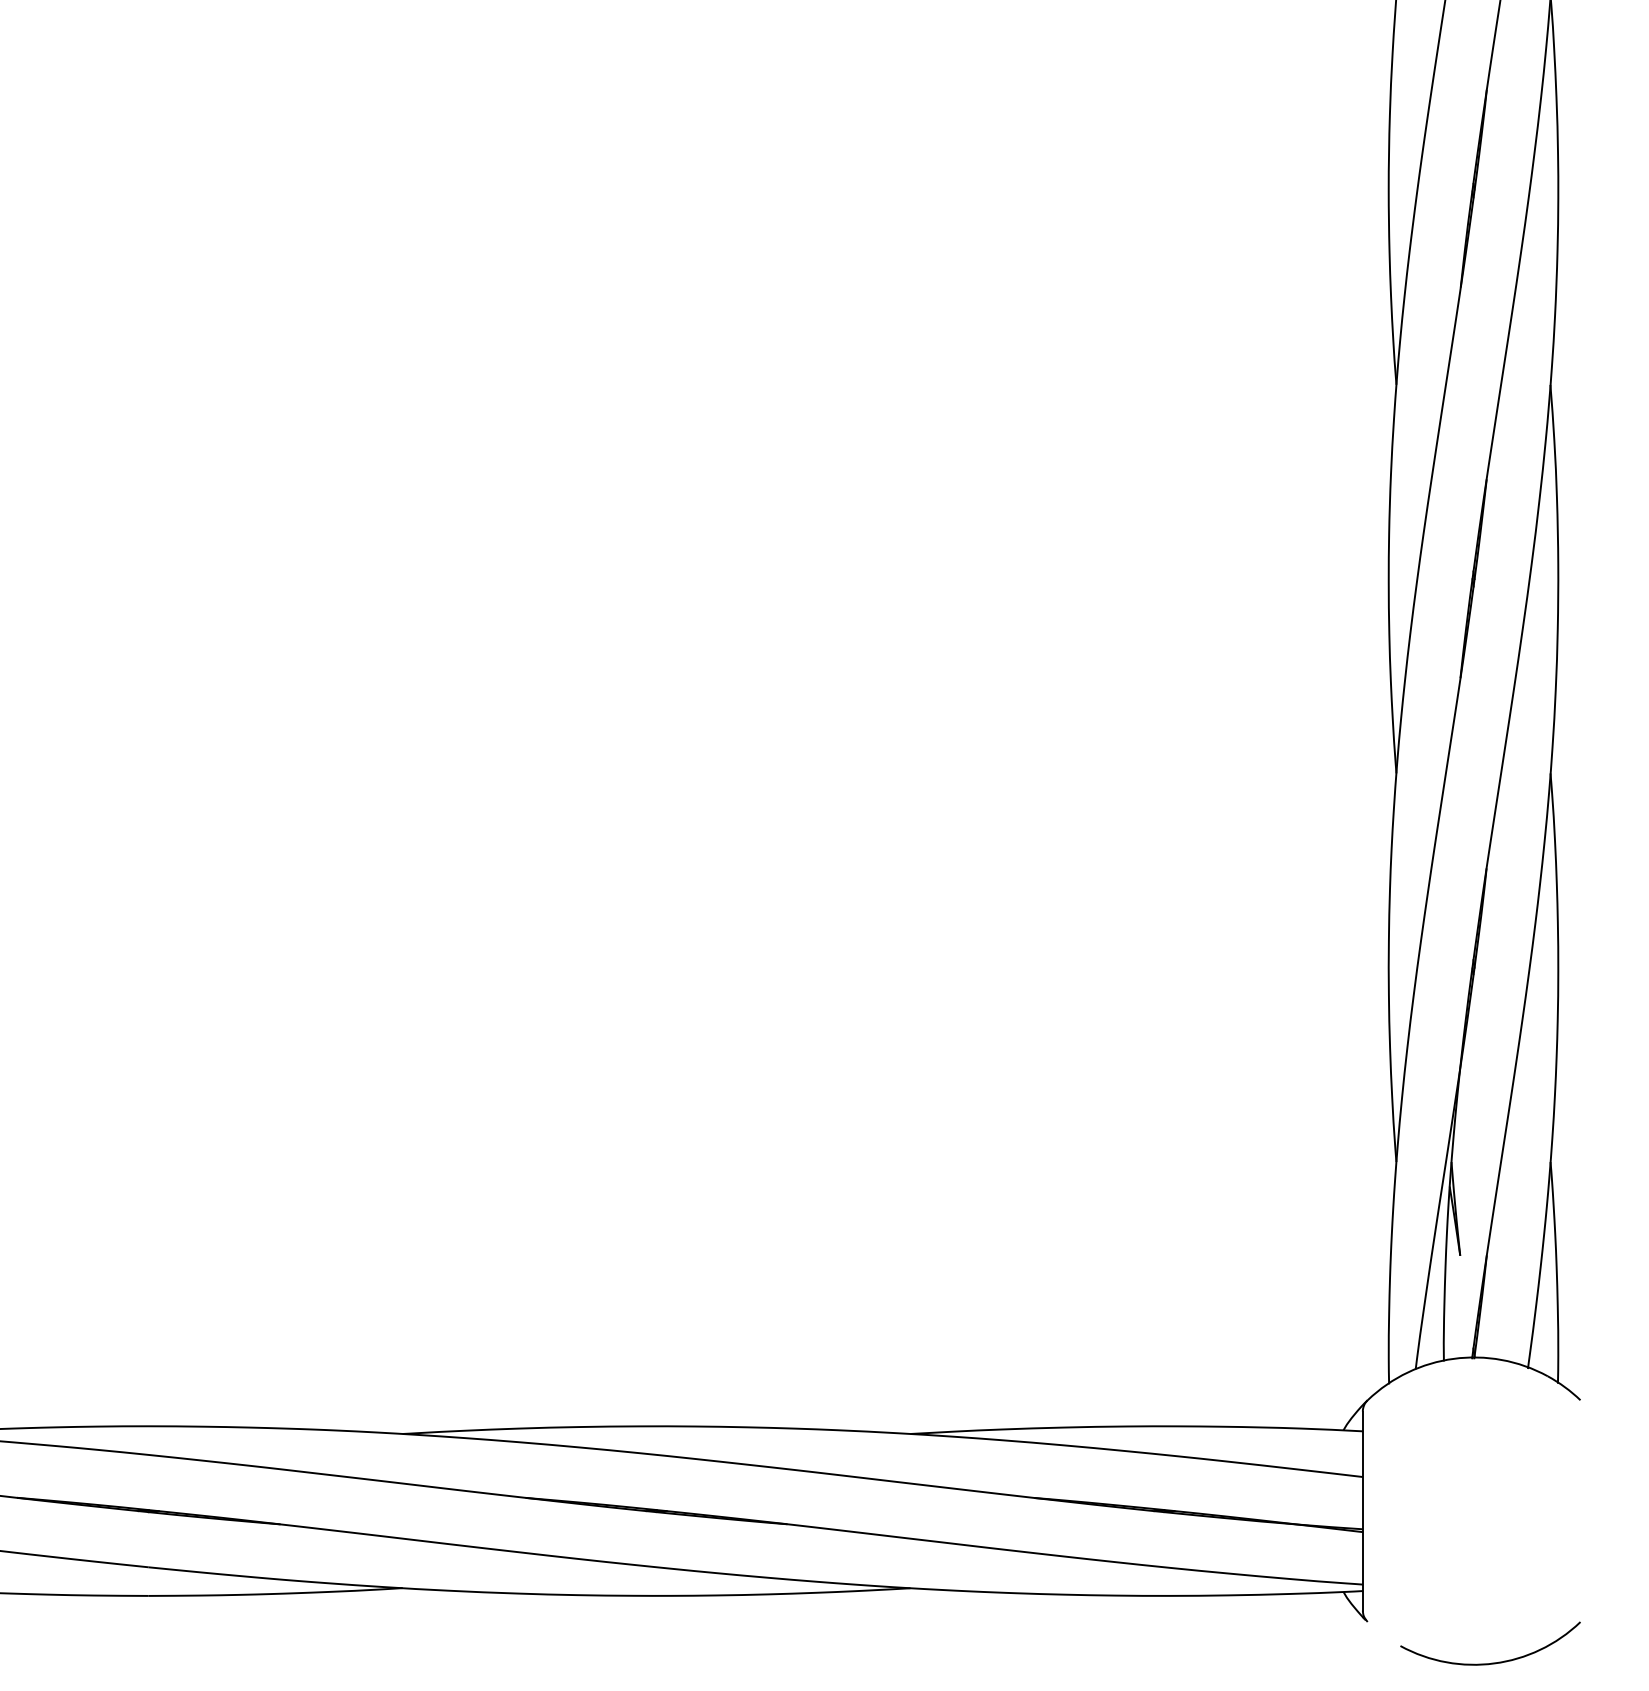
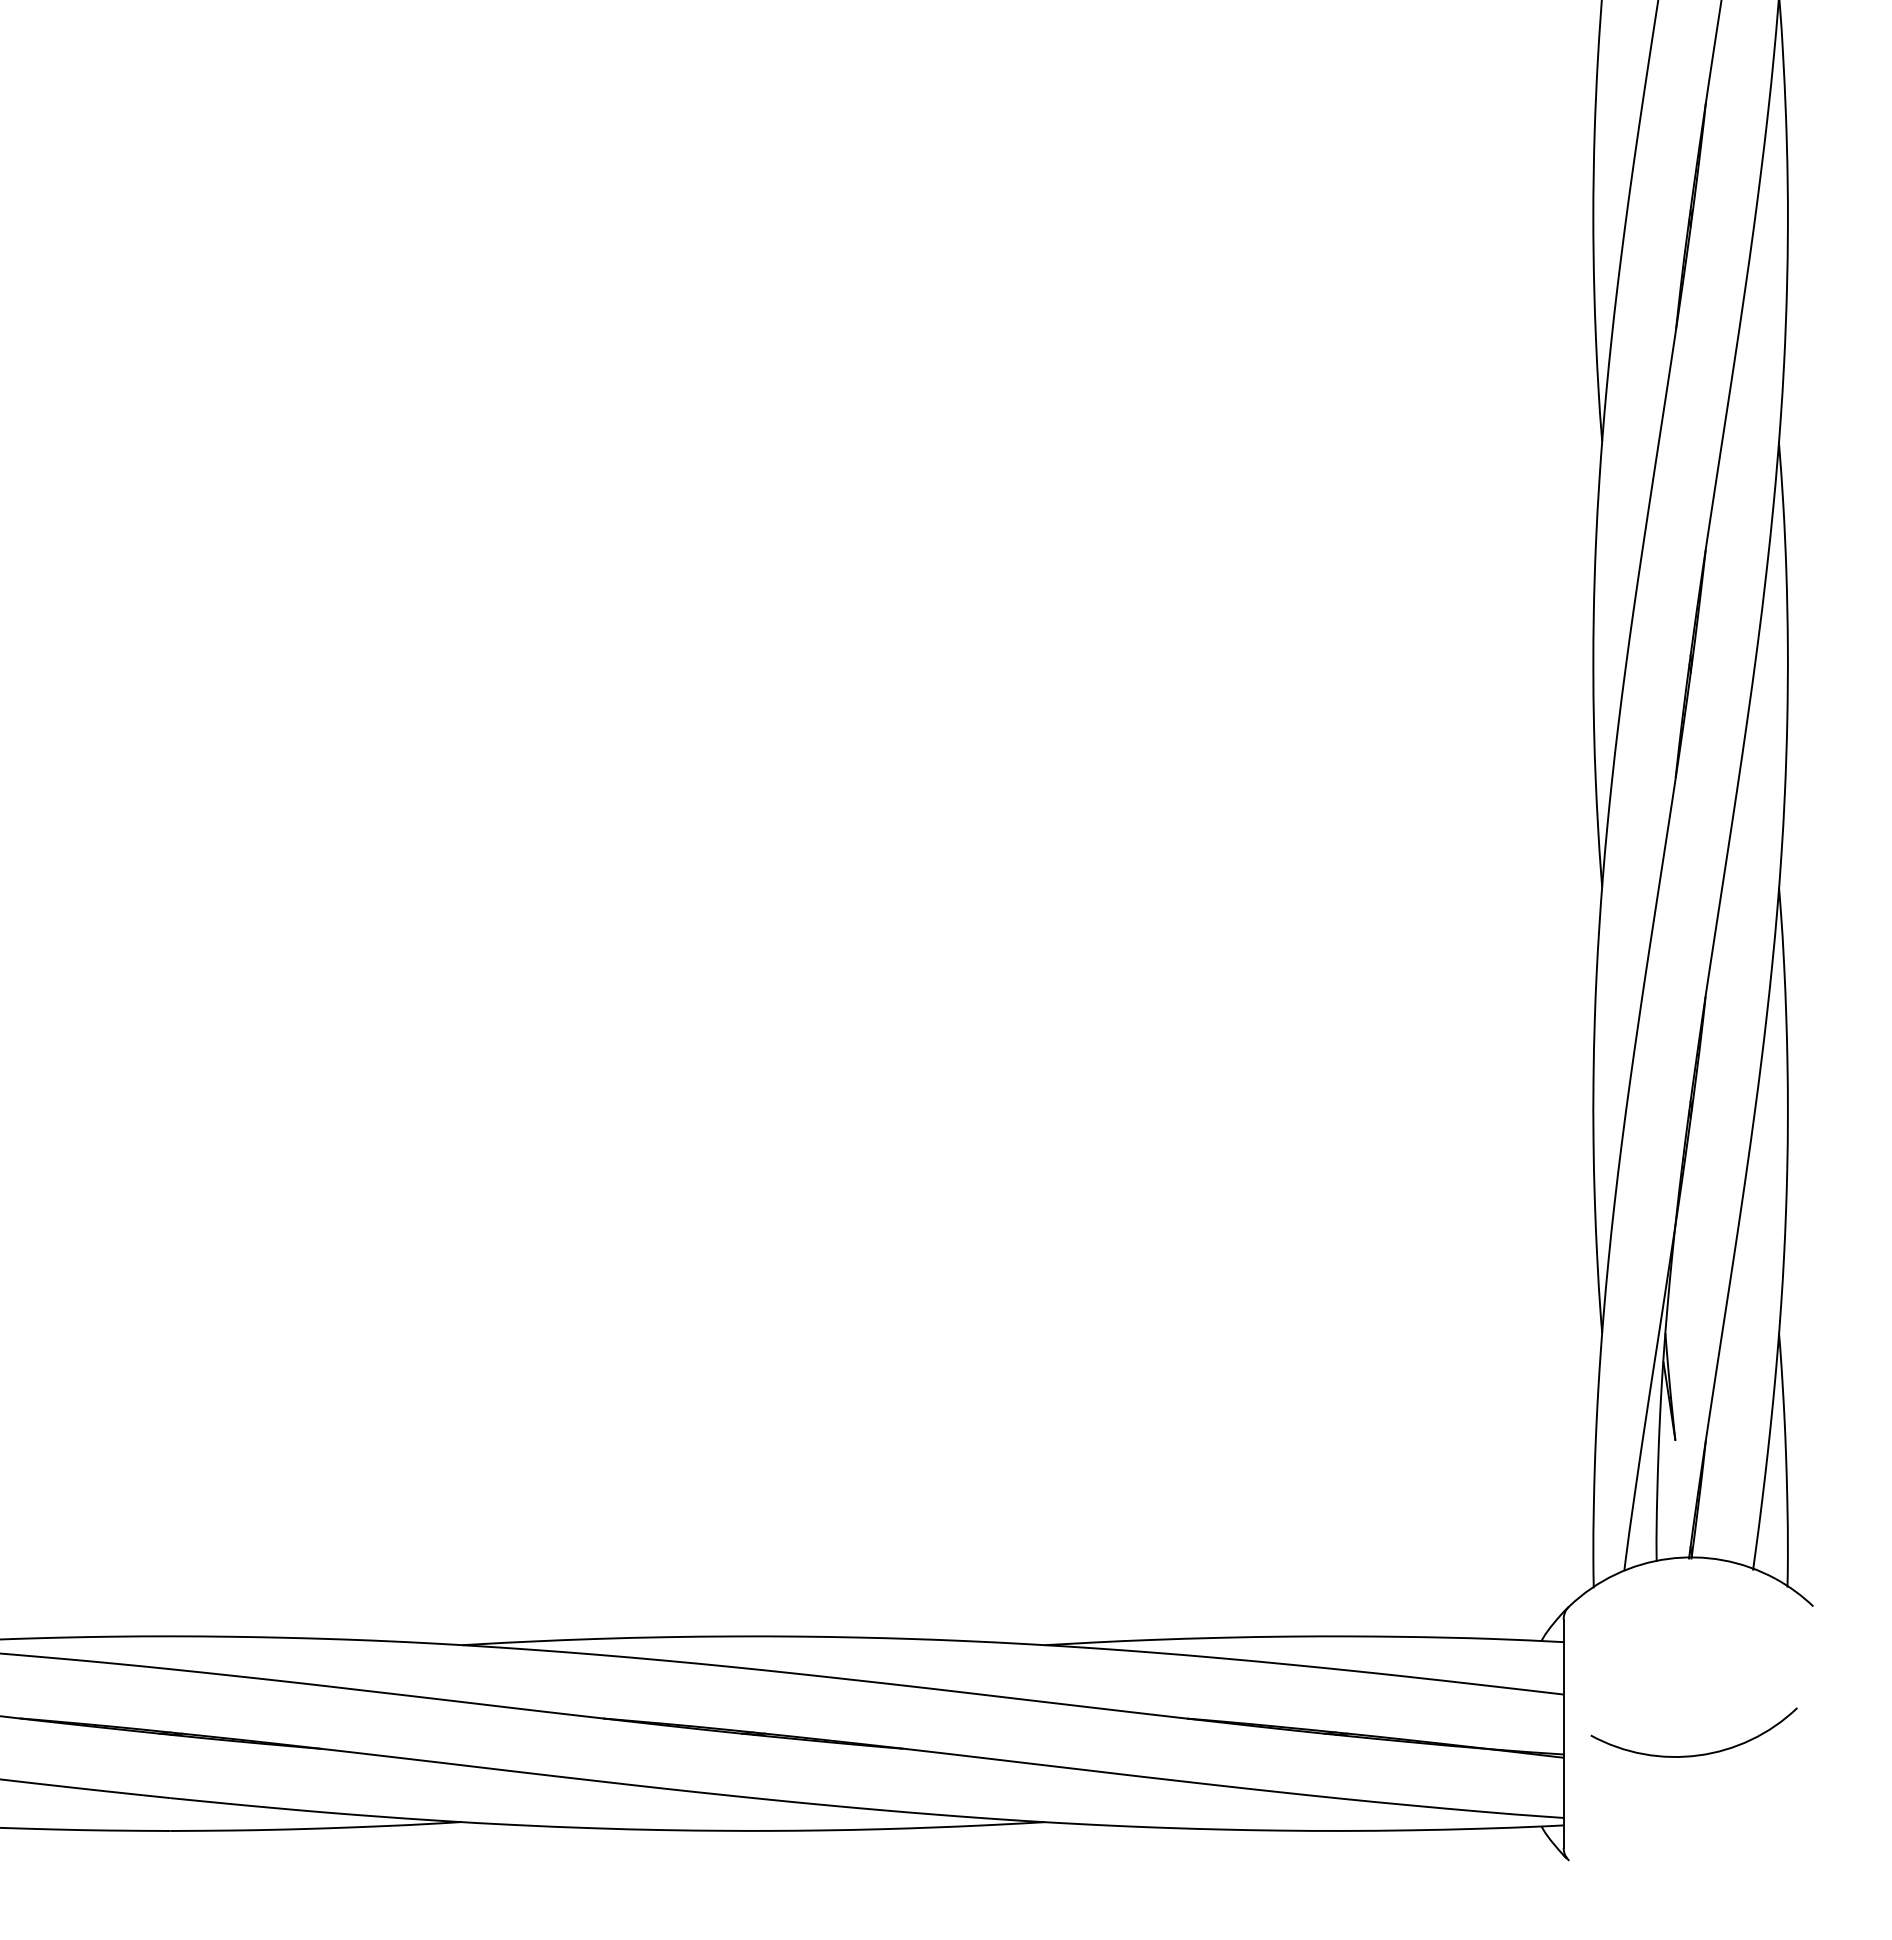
arc: (1491, 1662) -> (1695, 1754), moved

